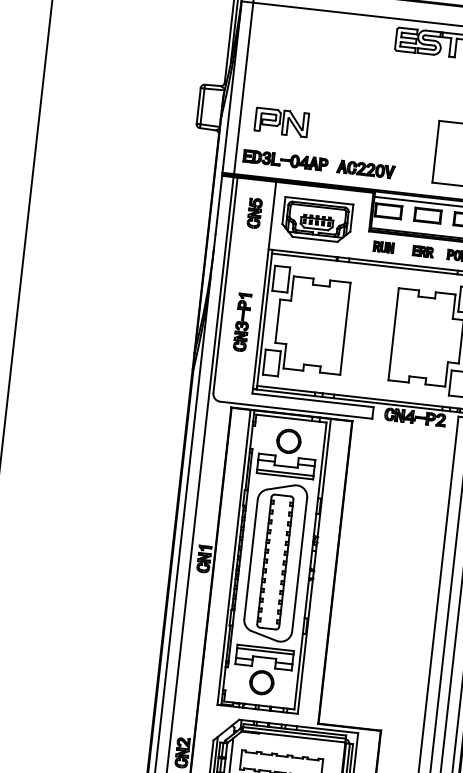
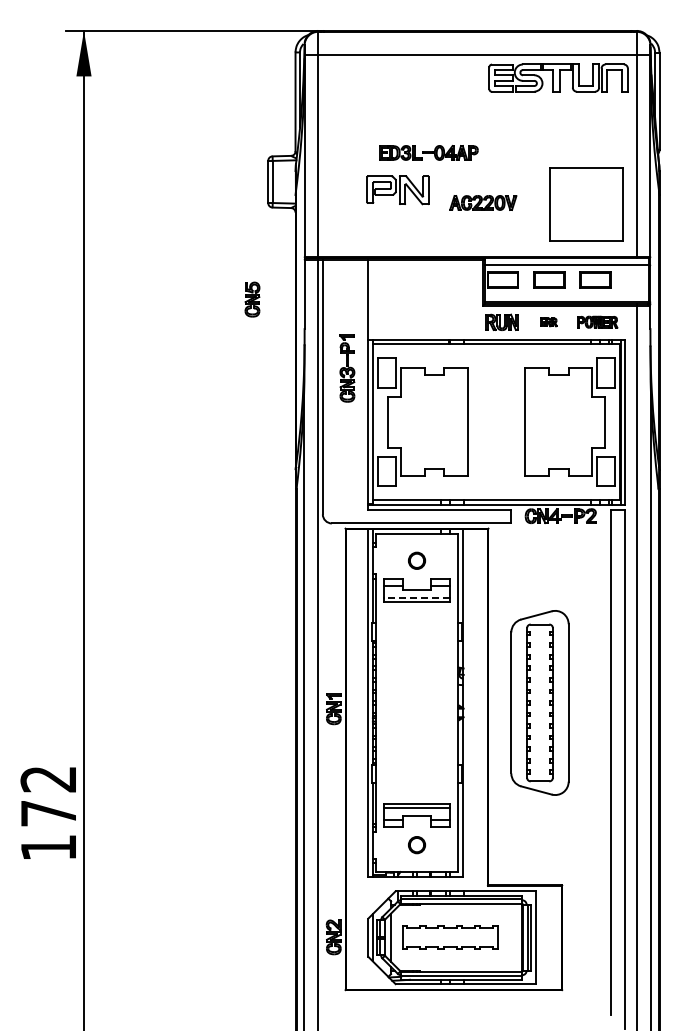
part: (281, 122) -> (397, 190), moved
part: (285, 160) -> (428, 152), moved
part: (366, 169) -> (483, 202), moved
part: (254, 213) -> (252, 299), moved
part: (317, 220) -> (421, 299), removed
part: (384, 246) -> (502, 321), size x1.4
part: (423, 251) -> (548, 322), size x0.7
part: (242, 322) -> (347, 368), moved
part: (288, 441) -> (416, 560), size x0.6
line: (284, 472) -> (416, 597), solid -> dashed
part: (274, 561) -> (539, 702), moved
part: (261, 682) -> (416, 844), size x0.6

